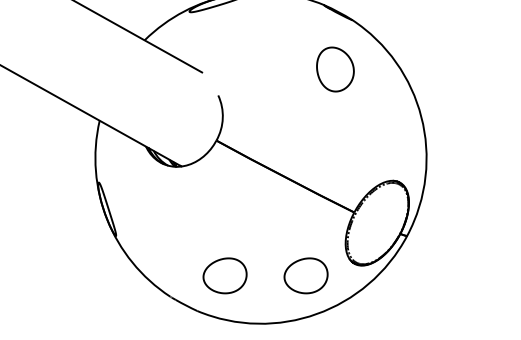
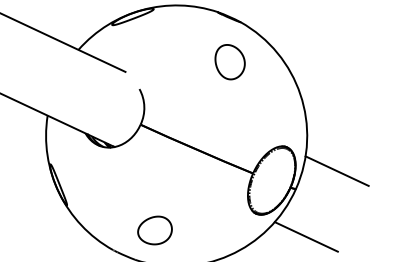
line: (460, 216) -> (336, 170), added
part: (305, 275) -> (218, 225), removed
line: (415, 297) -> (306, 236), added

